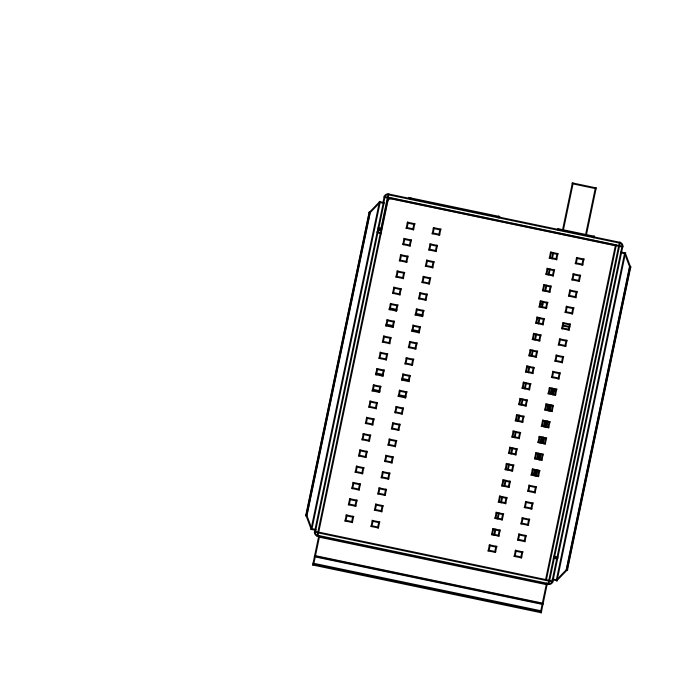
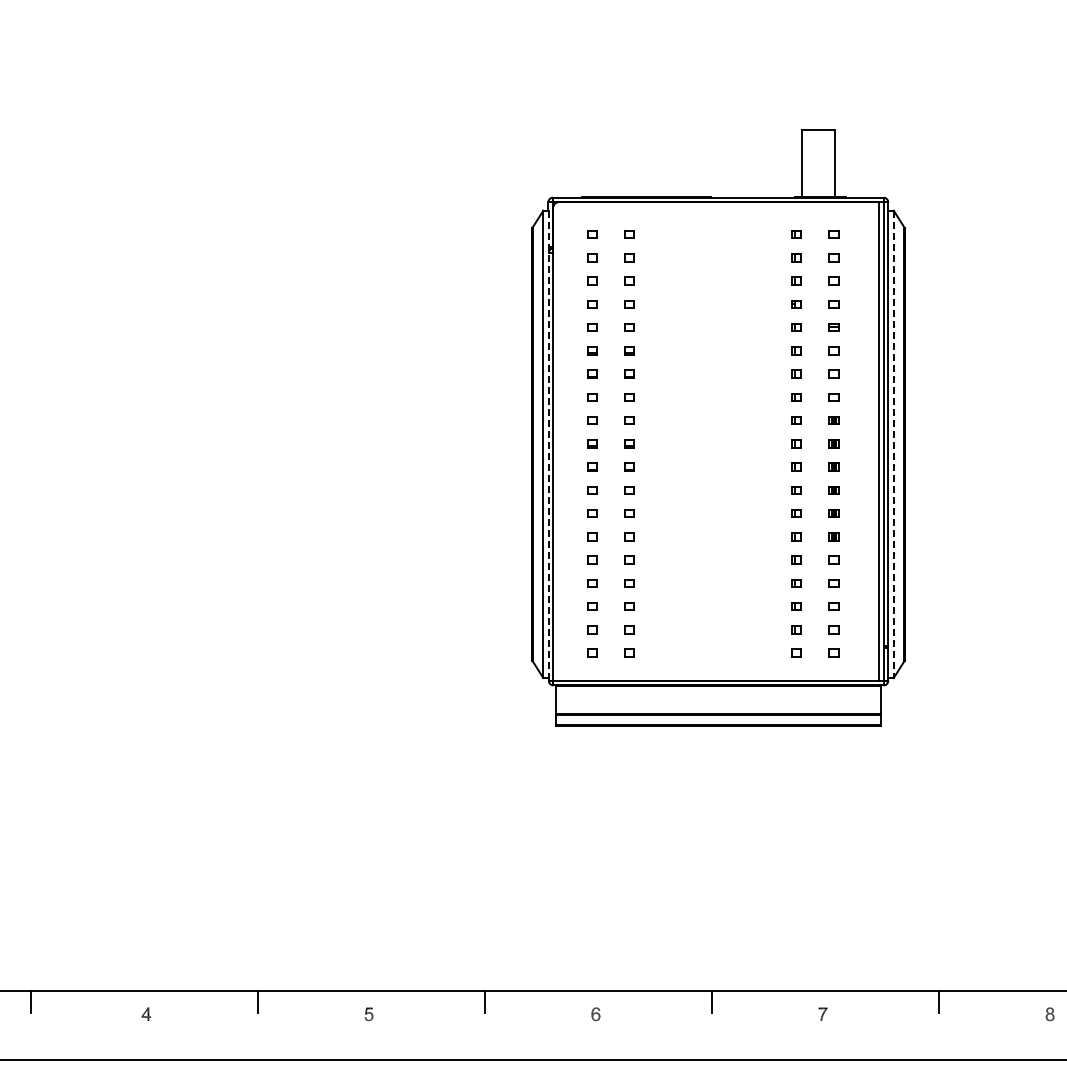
line: (349, 366) -> (548, 444), solid -> dashed
line: (590, 416) -> (893, 444), solid -> dashed

